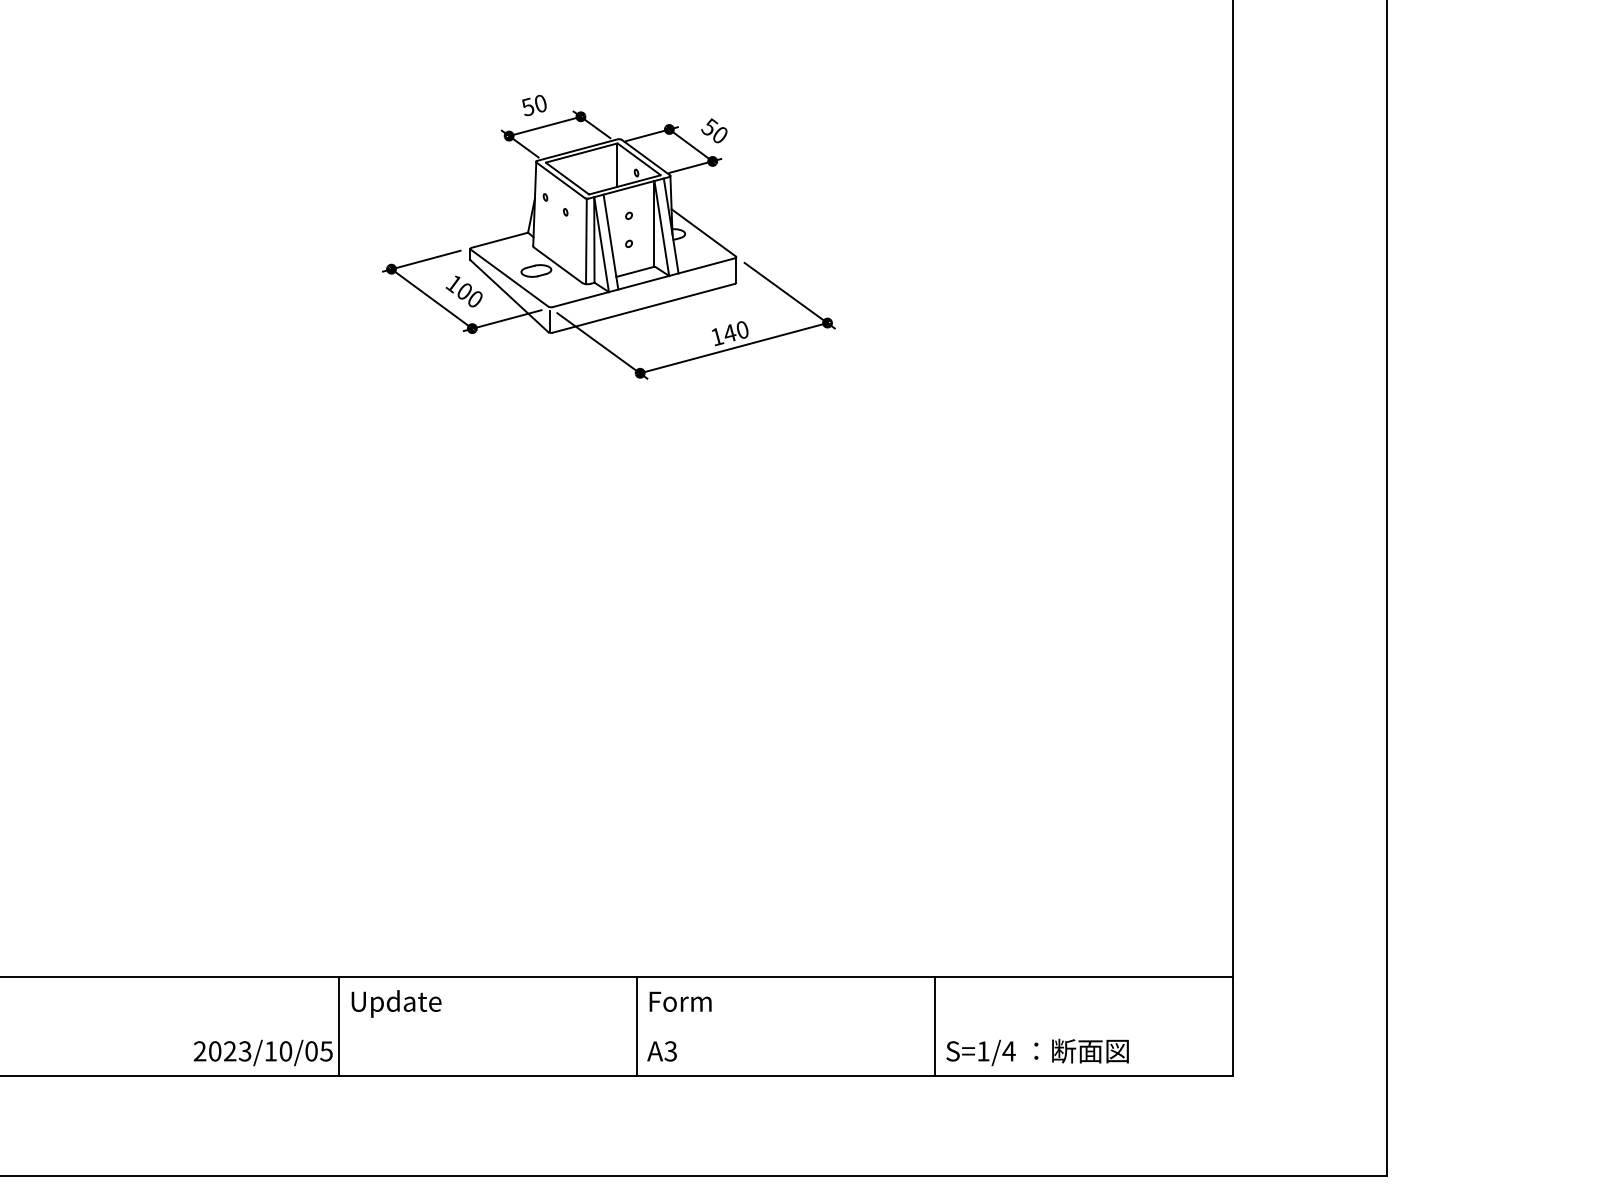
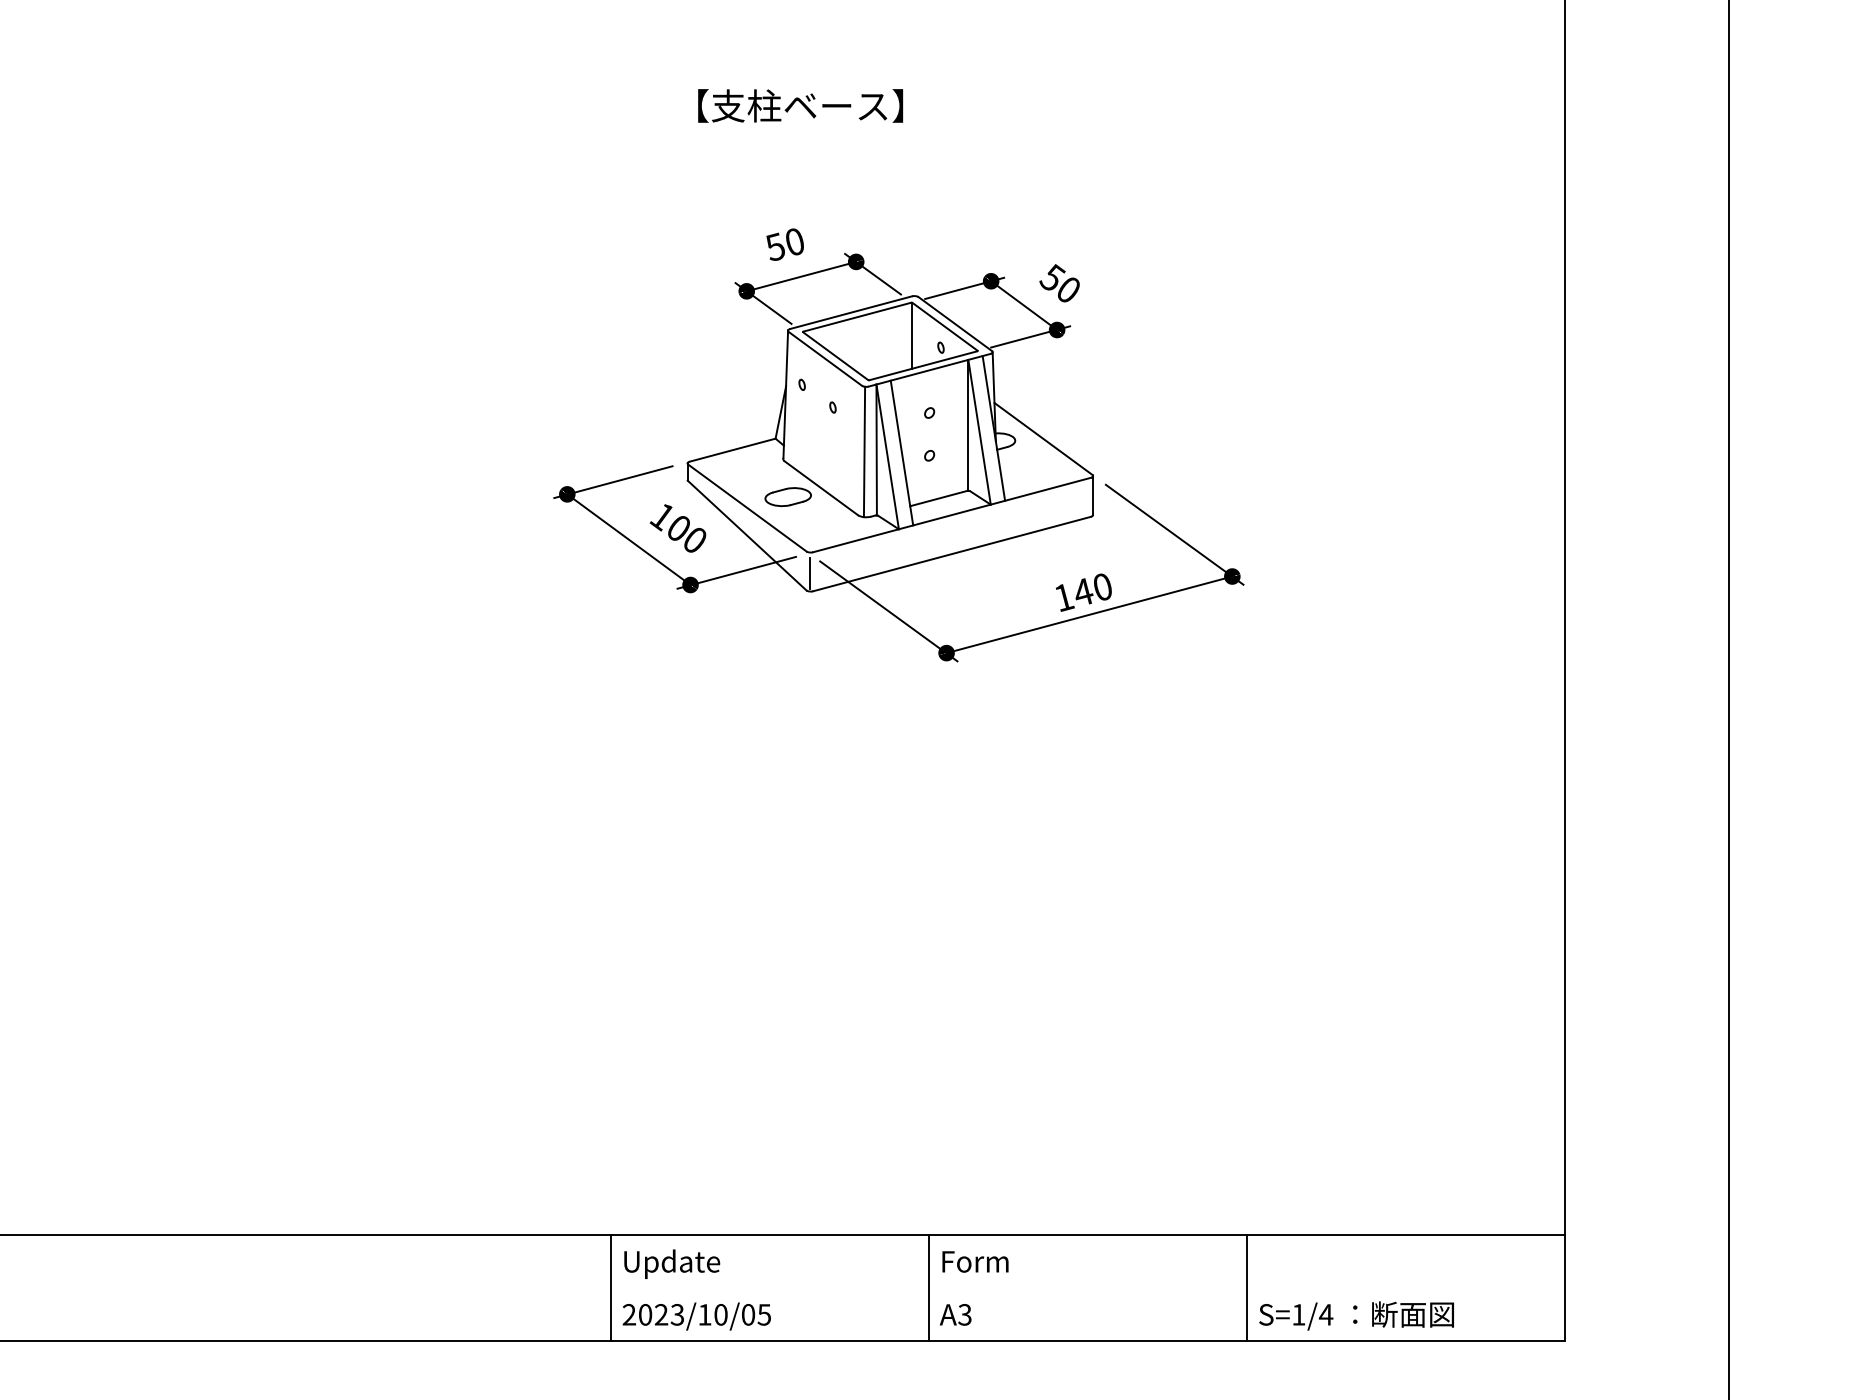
part: (608, 237) -> (898, 445), size x1.43
text: (262, 1052) -> (696, 1316), moved

